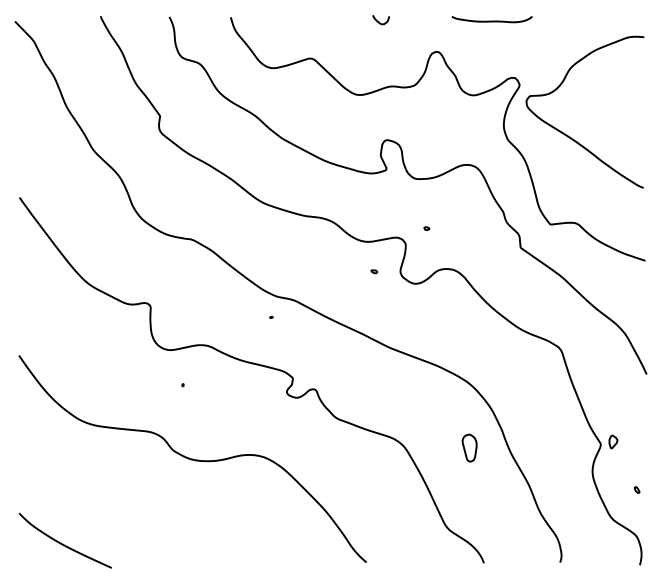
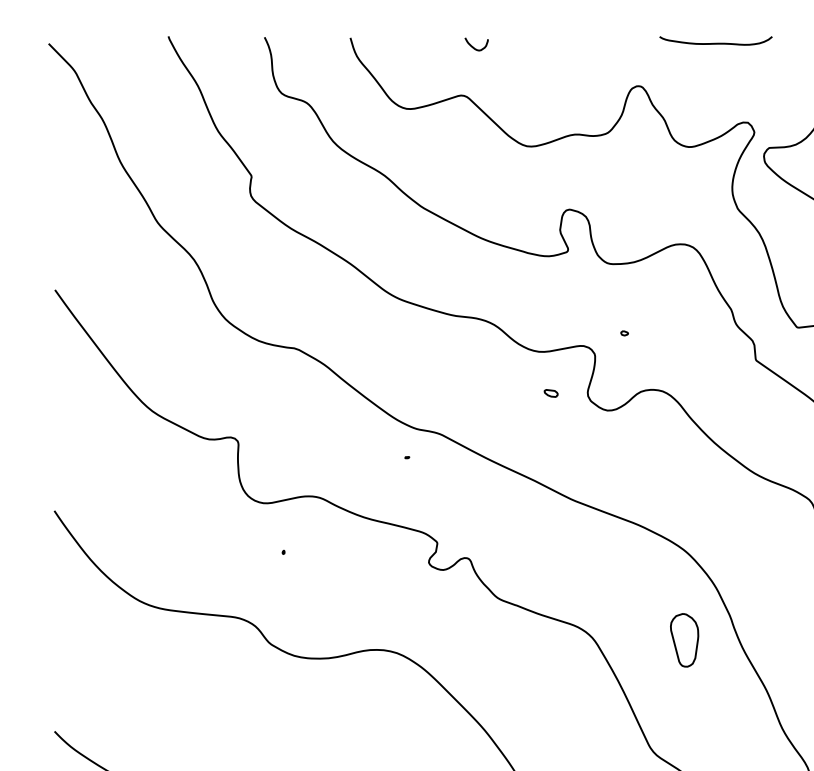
curve: (379, 21) -> (474, 46), moved
part: (374, 271) -> (551, 393), size x1.6
part: (469, 447) -> (684, 639), size x1.4

